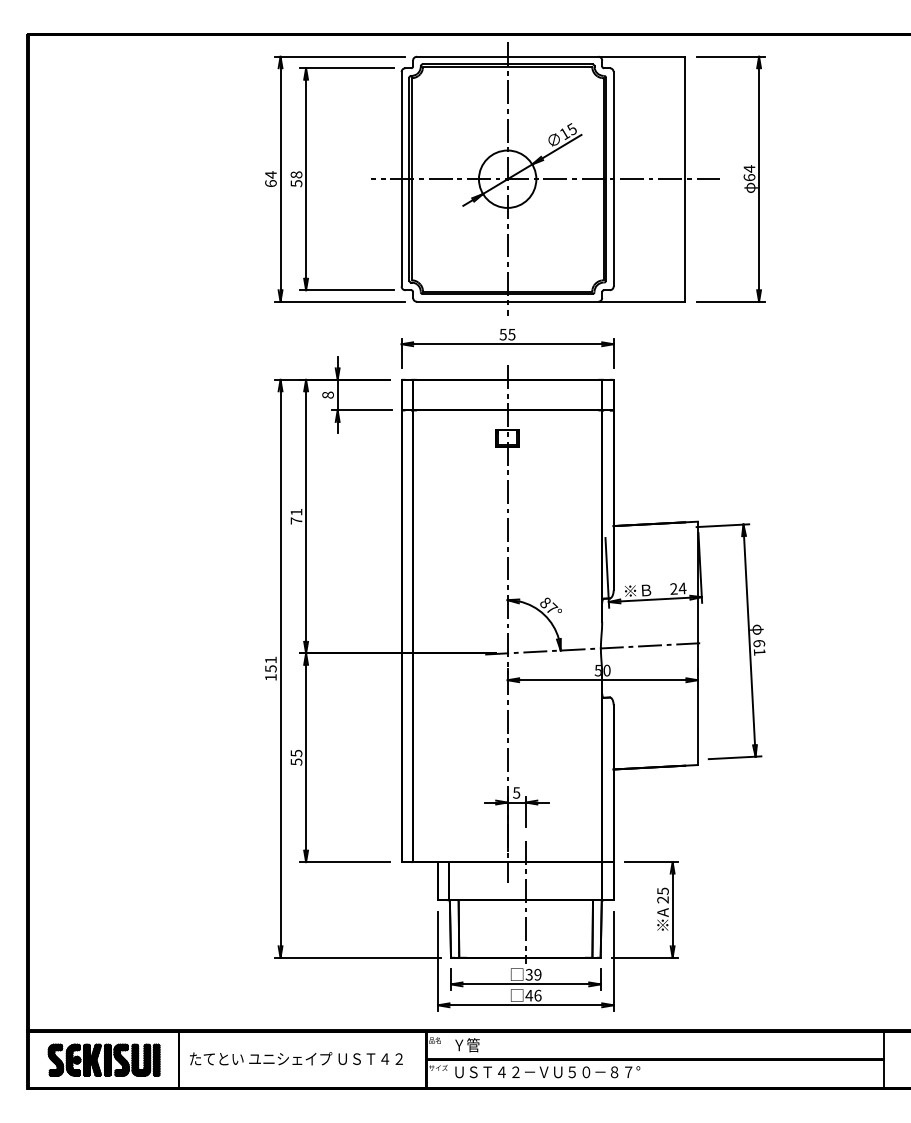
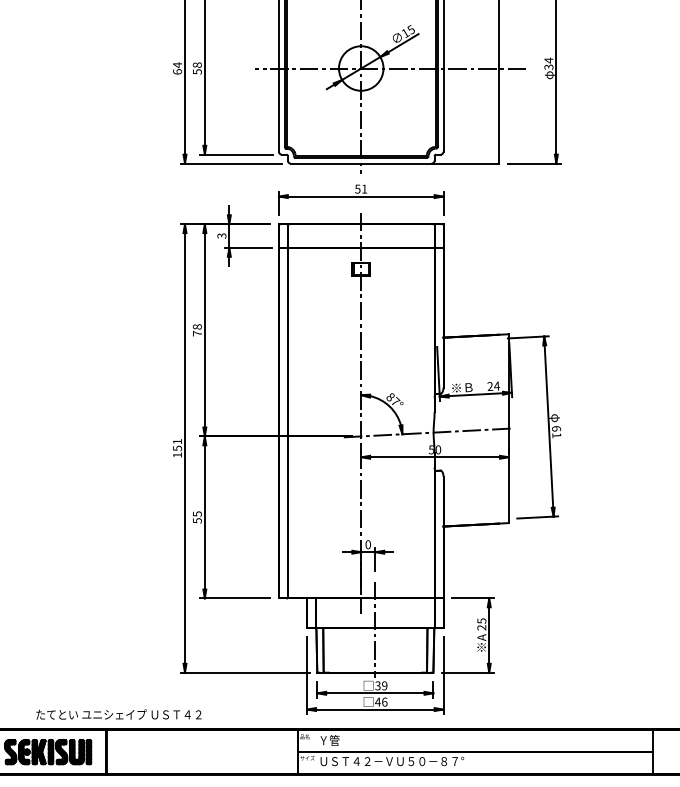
text: (749, 177) -> (548, 67), 64 -> 34
text: (511, 334) -> (364, 189), 55 -> 51
text: (327, 394) -> (221, 235), 8 -> 3
text: (296, 511) -> (197, 326), 71 -> 78
text: (516, 792) -> (368, 544), 5 -> 0
text: (296, 1058) -> (119, 714), moved

